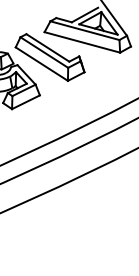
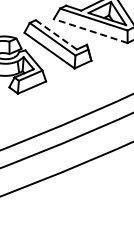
line: (81, 42) -> (89, 31), solid -> dashed
line: (48, 48) -> (56, 35), solid -> dashed

